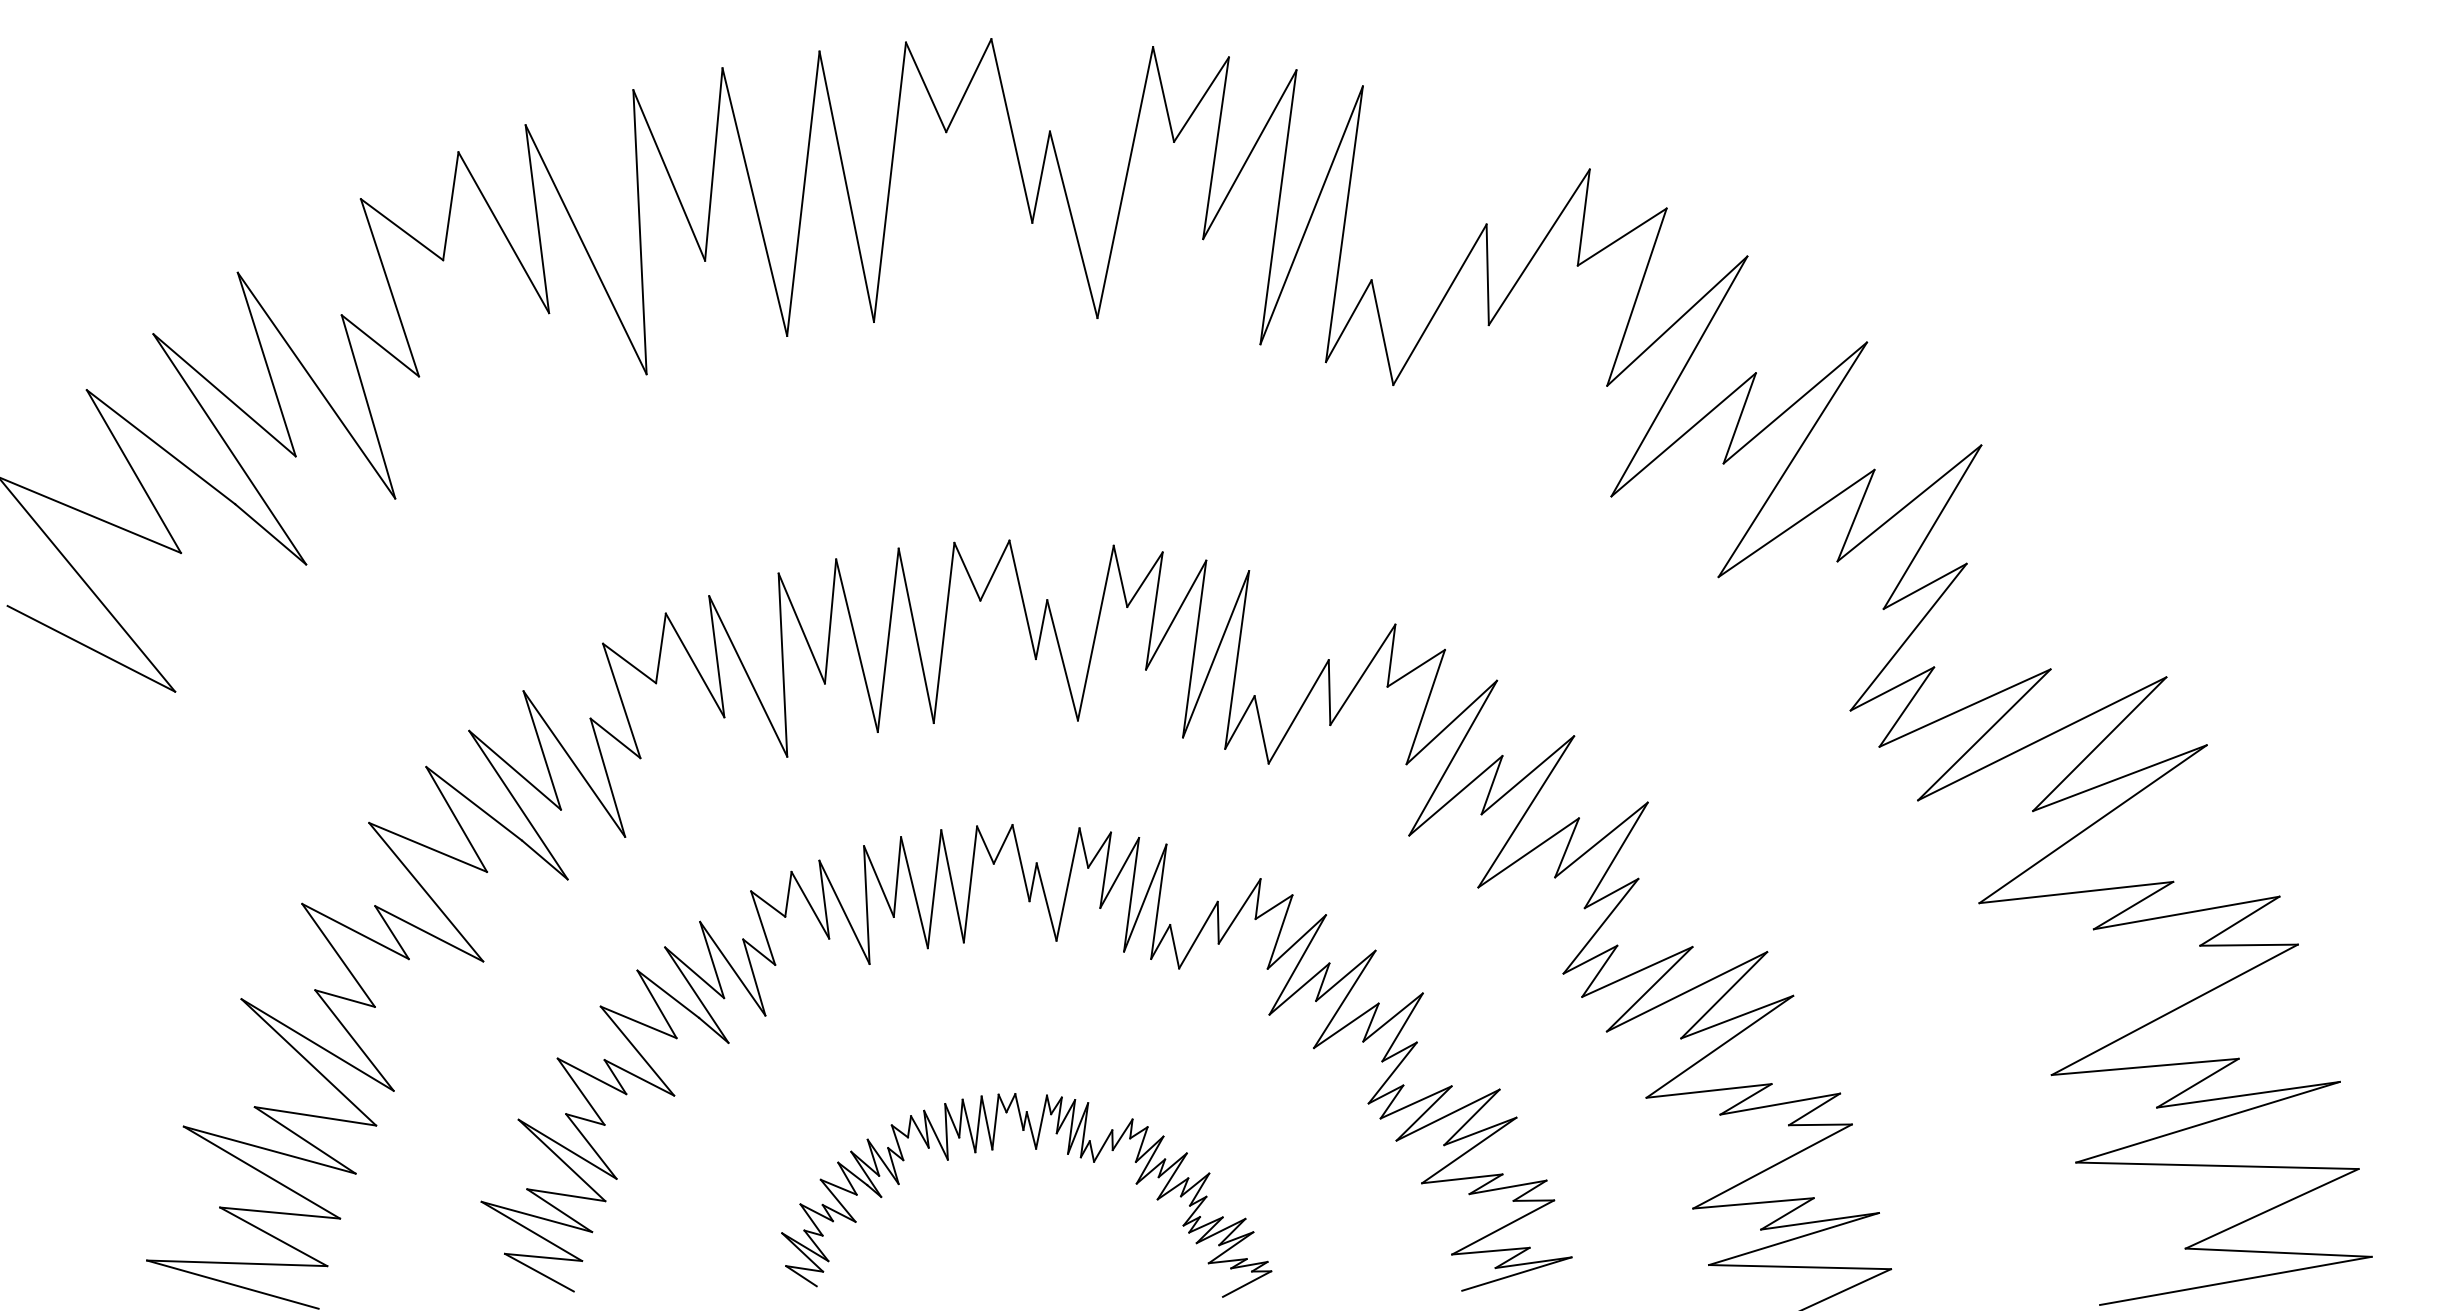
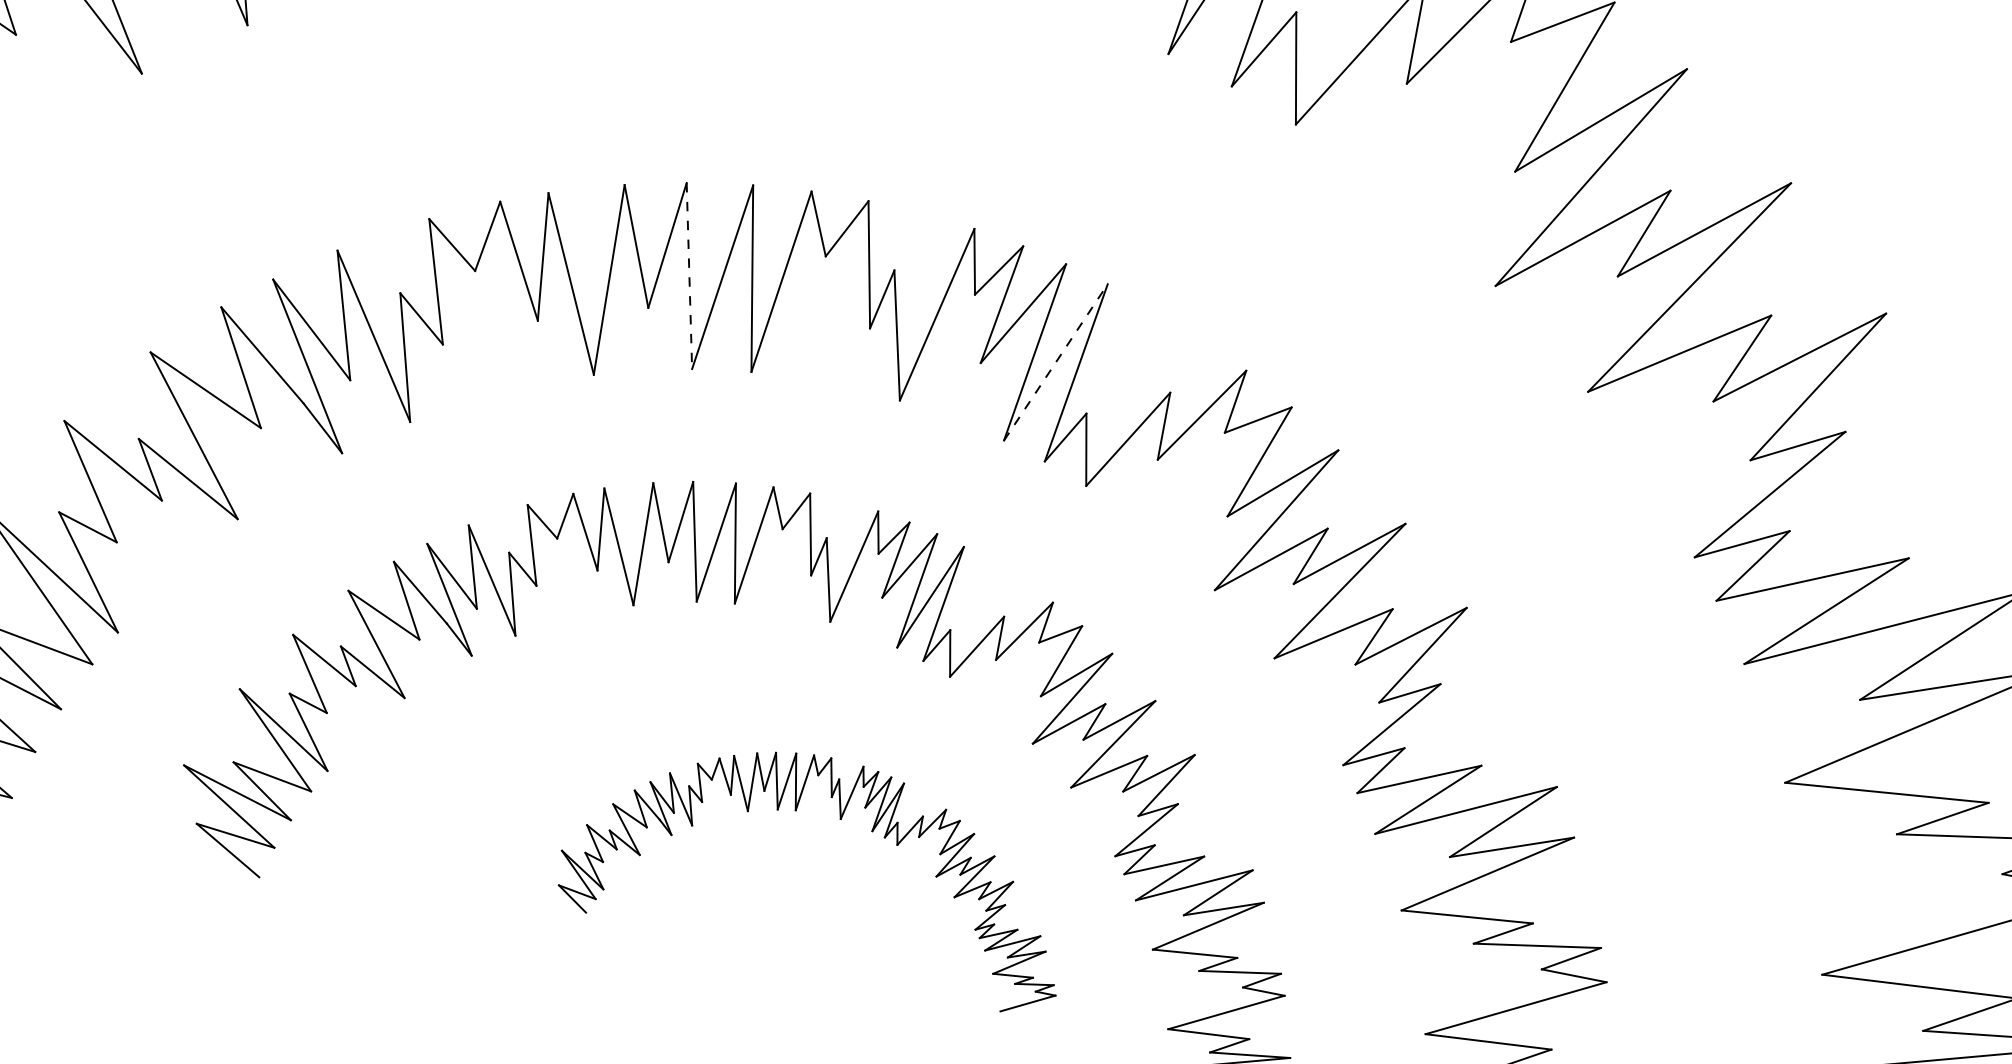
line: (857, 645) -> (689, 275), solid -> dashed
line: (1216, 653) -> (1056, 361), solid -> dashed
part: (1035, 1149) -> (840, 819), moved

